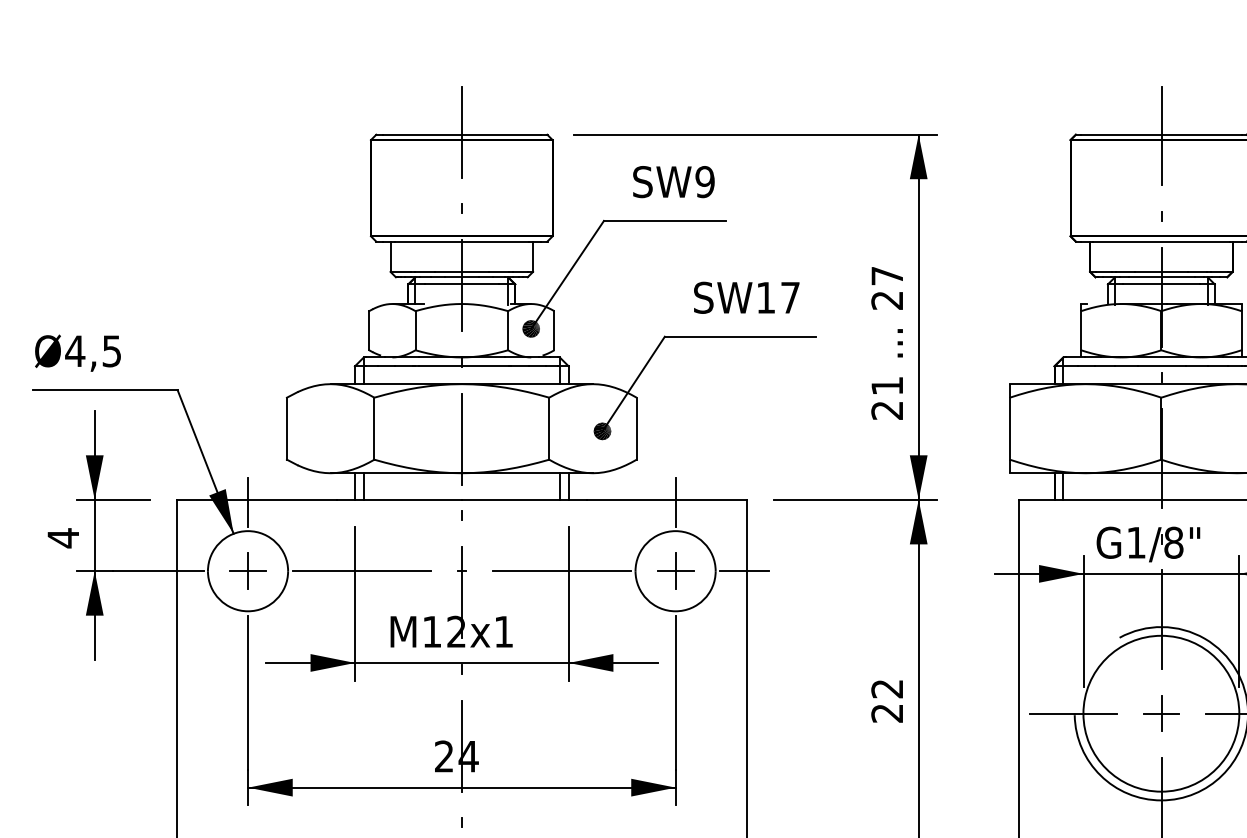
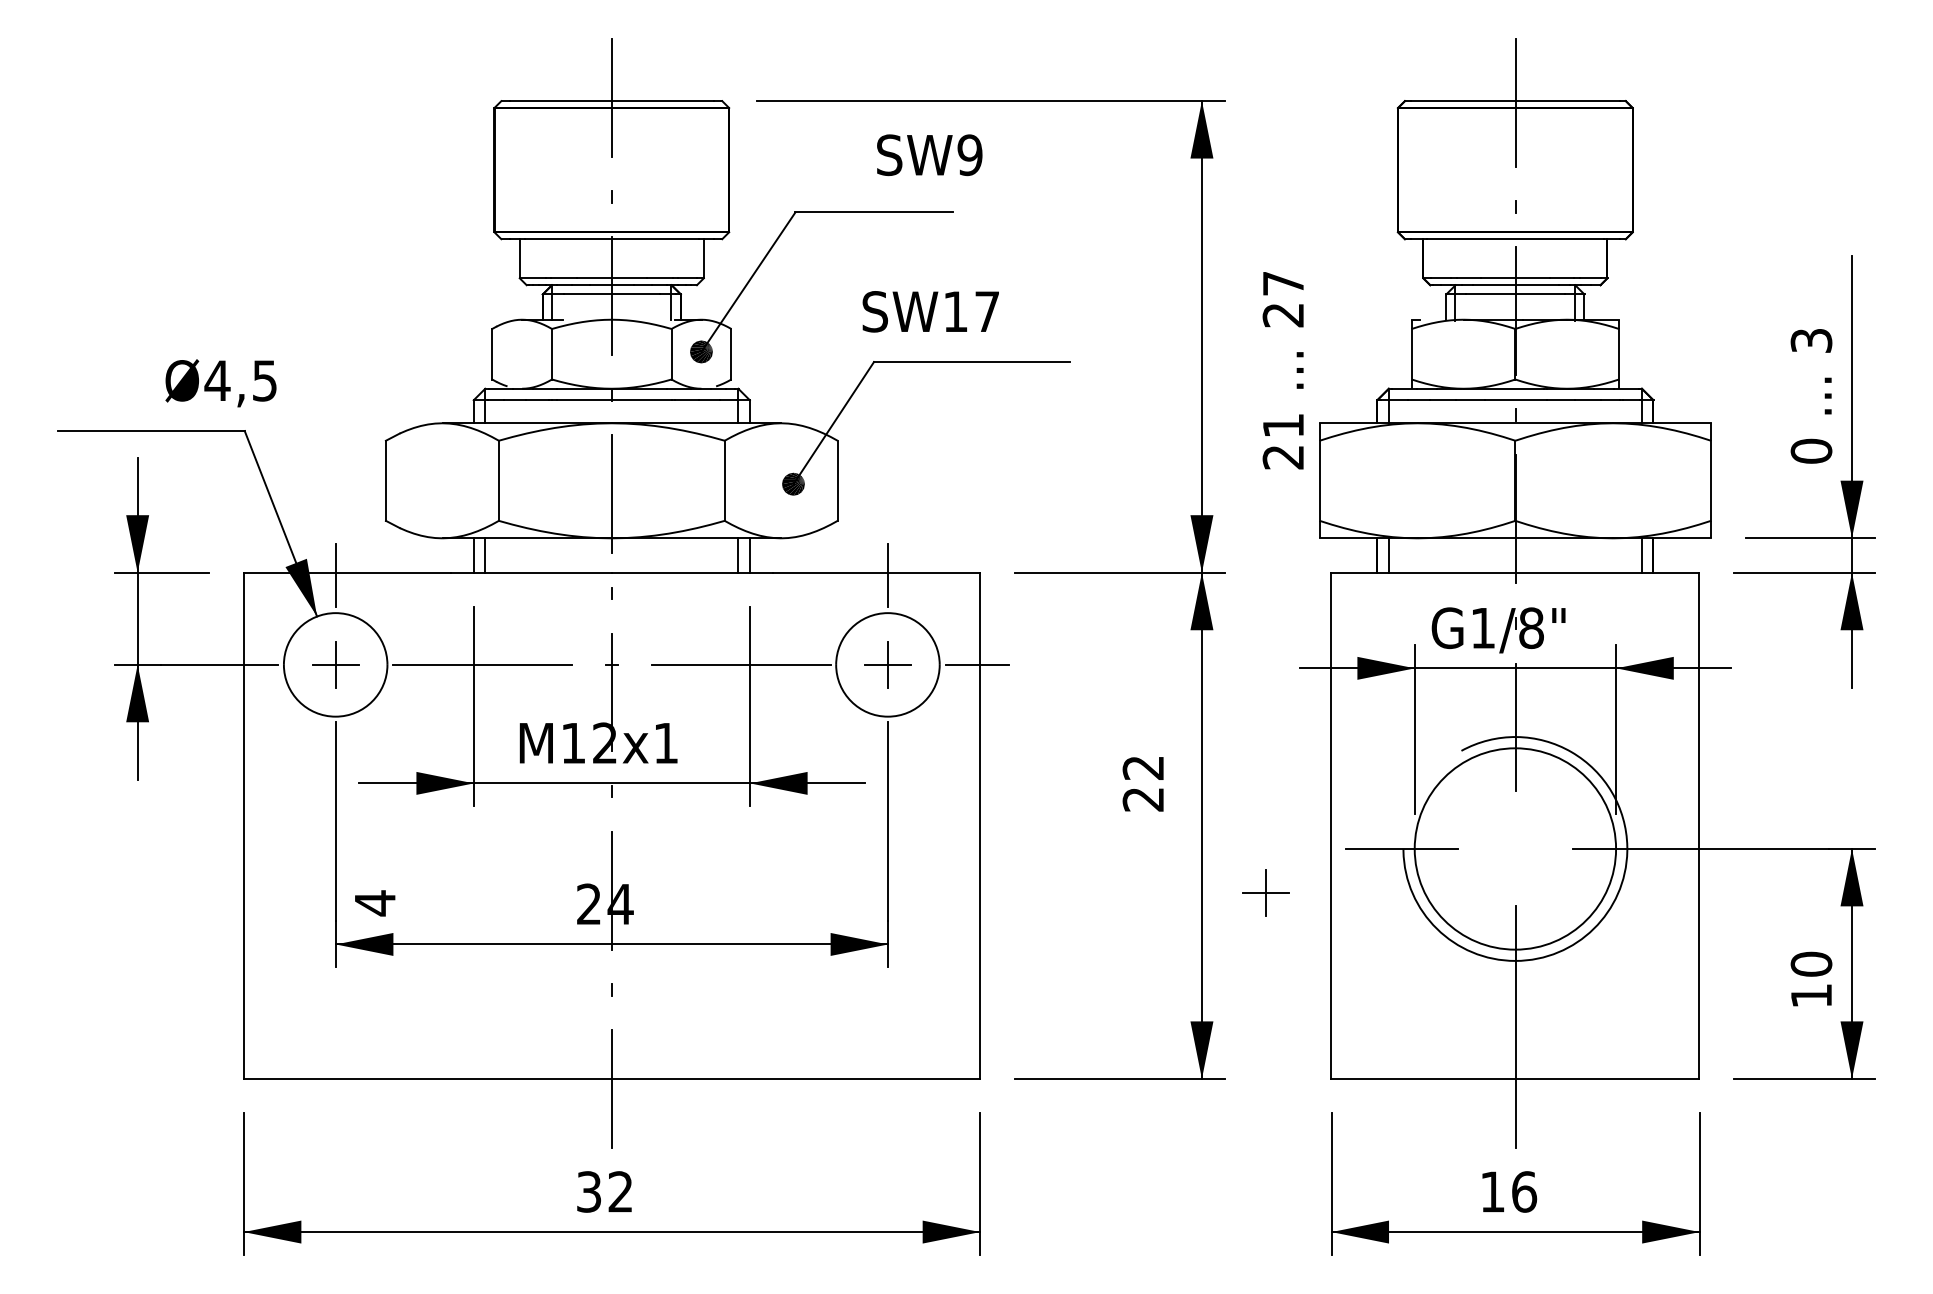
text: (673, 182) -> (929, 155), moved
text: (746, 297) -> (930, 311), moved
text: (886, 343) -> (1282, 370), moved
text: (77, 353) -> (220, 383), moved
text: (63, 538) -> (375, 903), moved
text: (886, 701) -> (1142, 784), moved
part: (1161, 713) -> (1265, 892), moved

